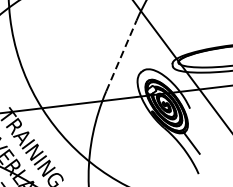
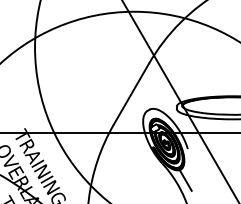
line: (121, 55) -> (131, 93), dashed -> solid

